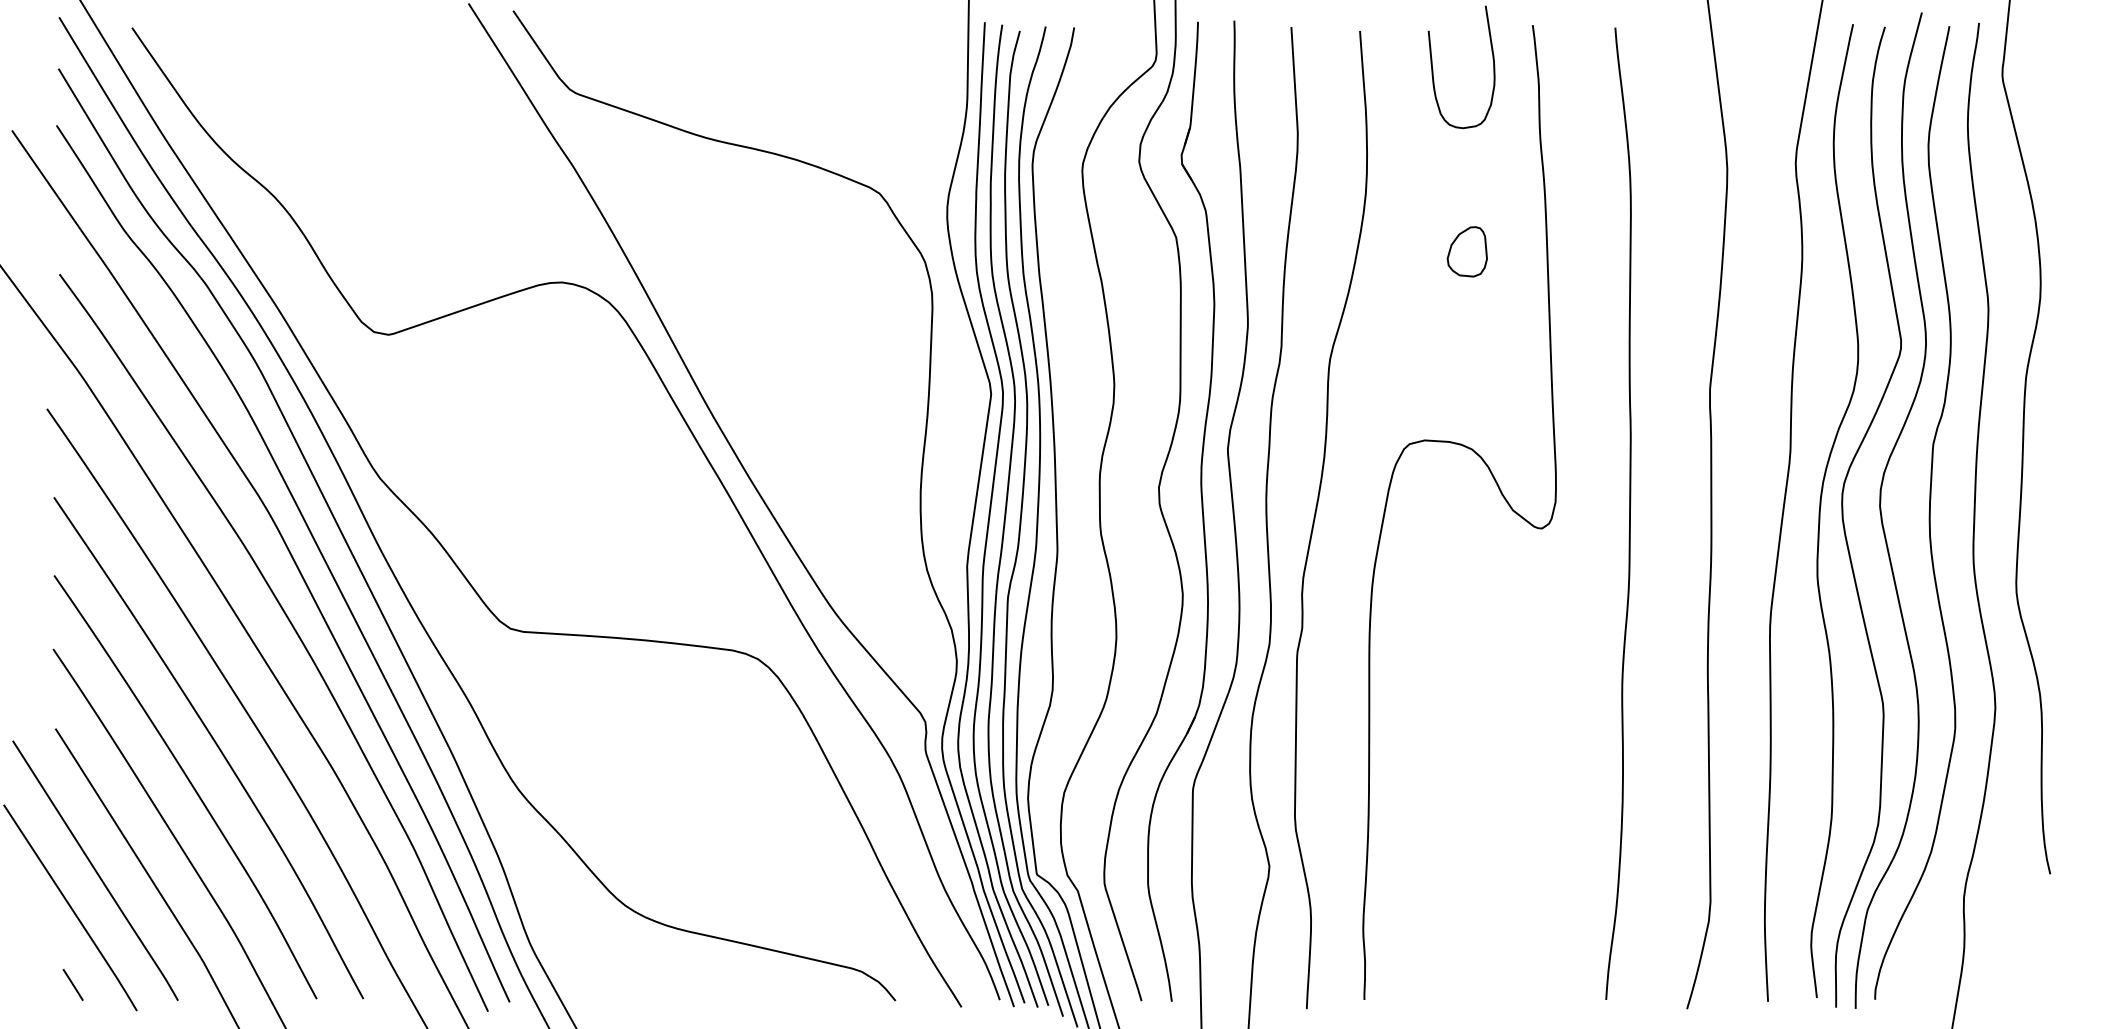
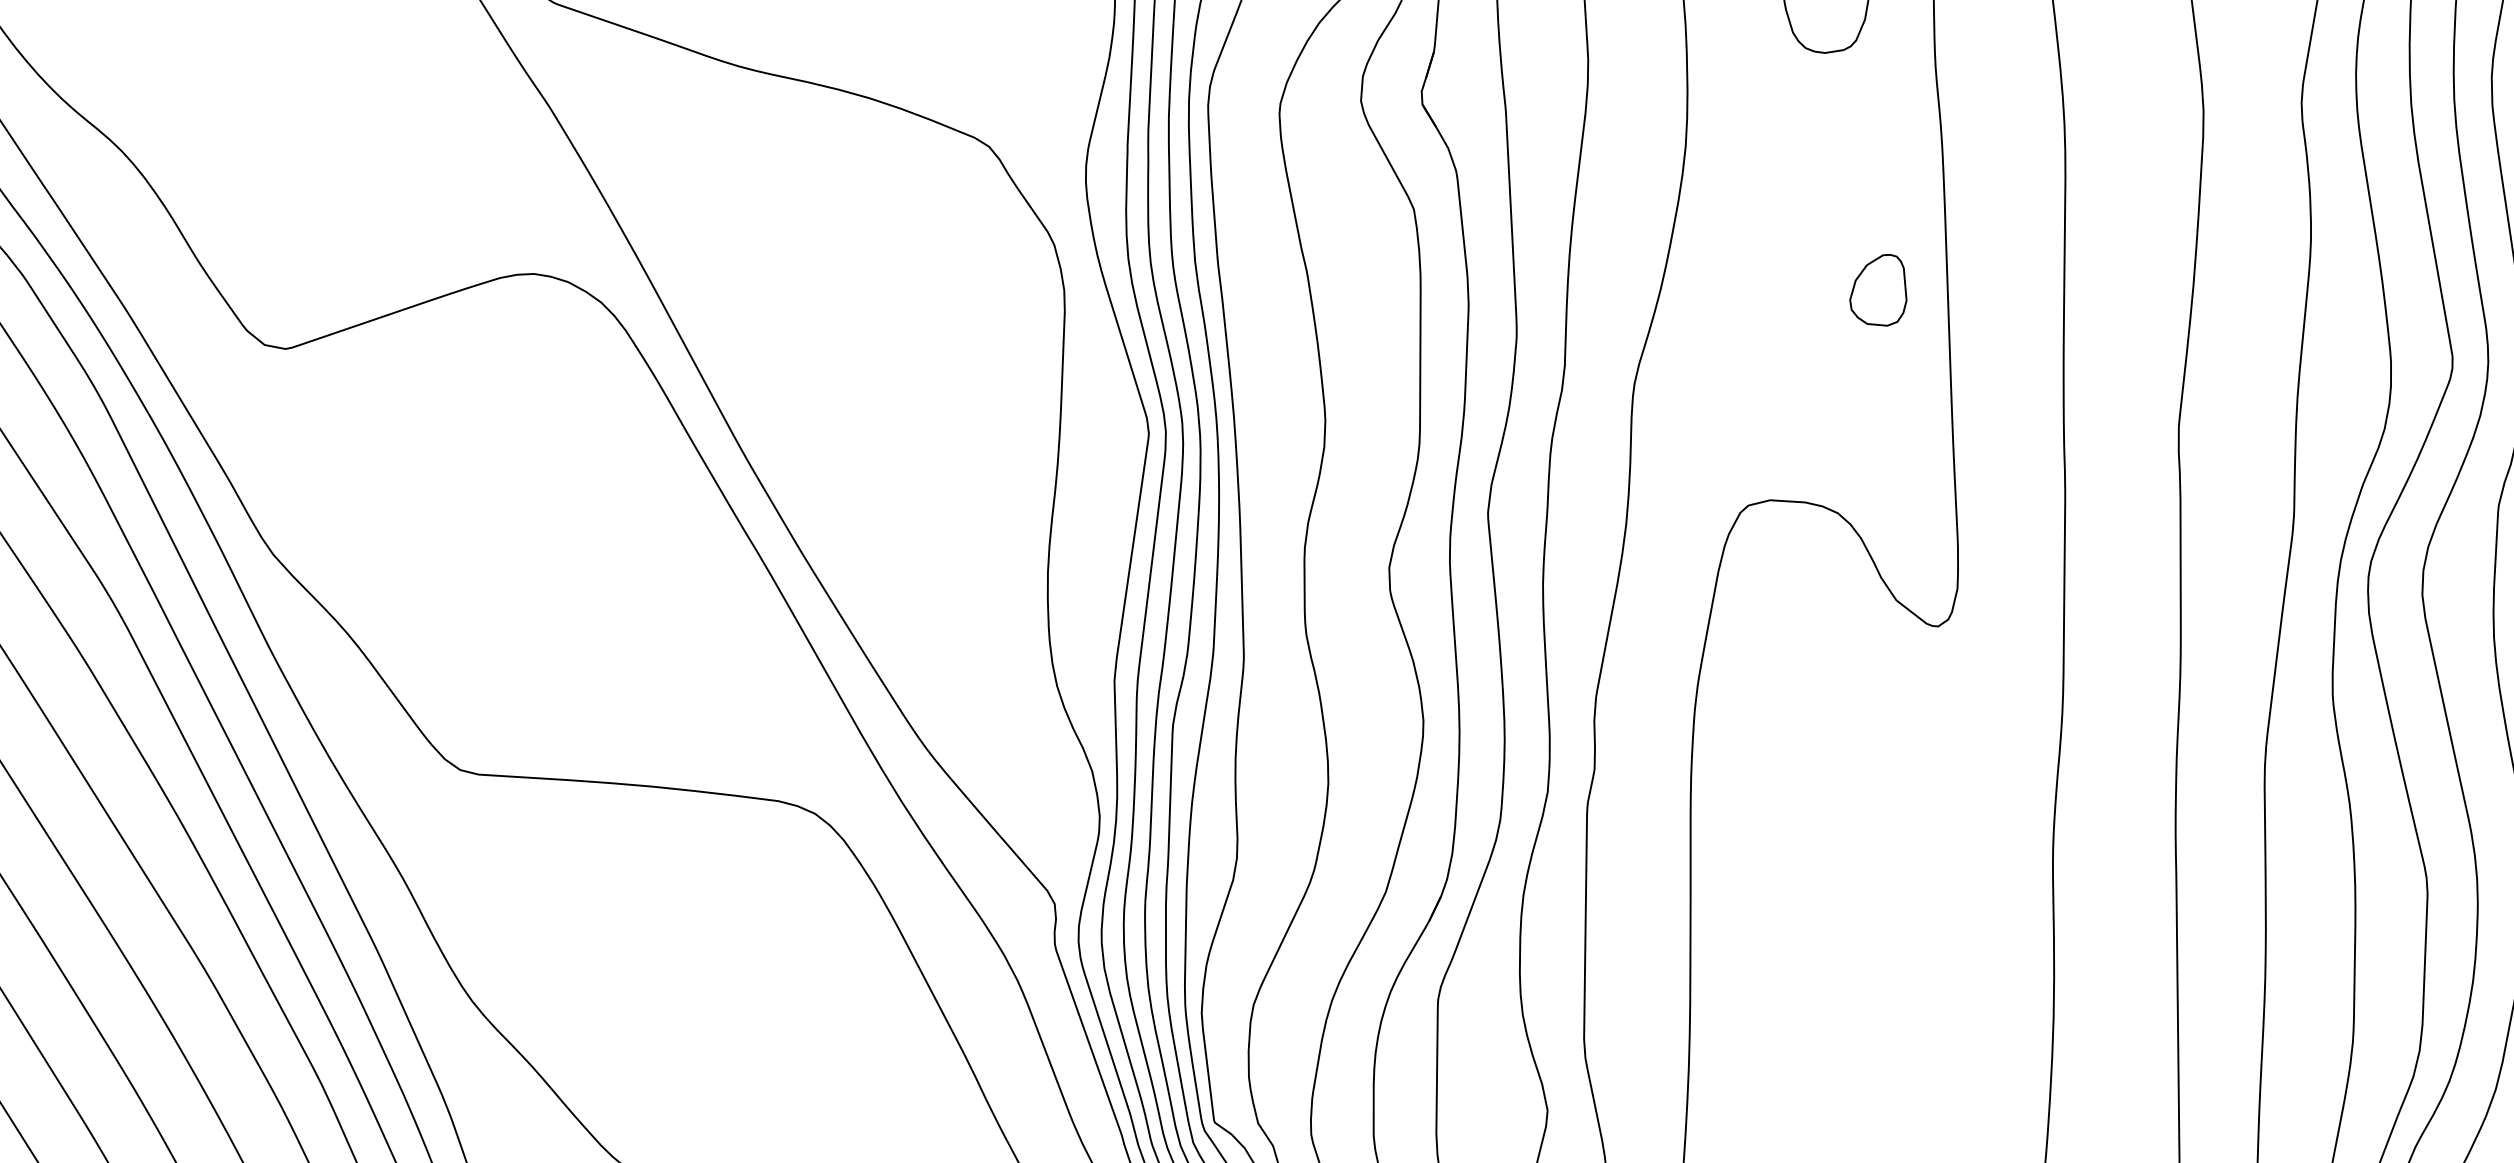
part: (1466, 251) -> (1877, 289), moved

